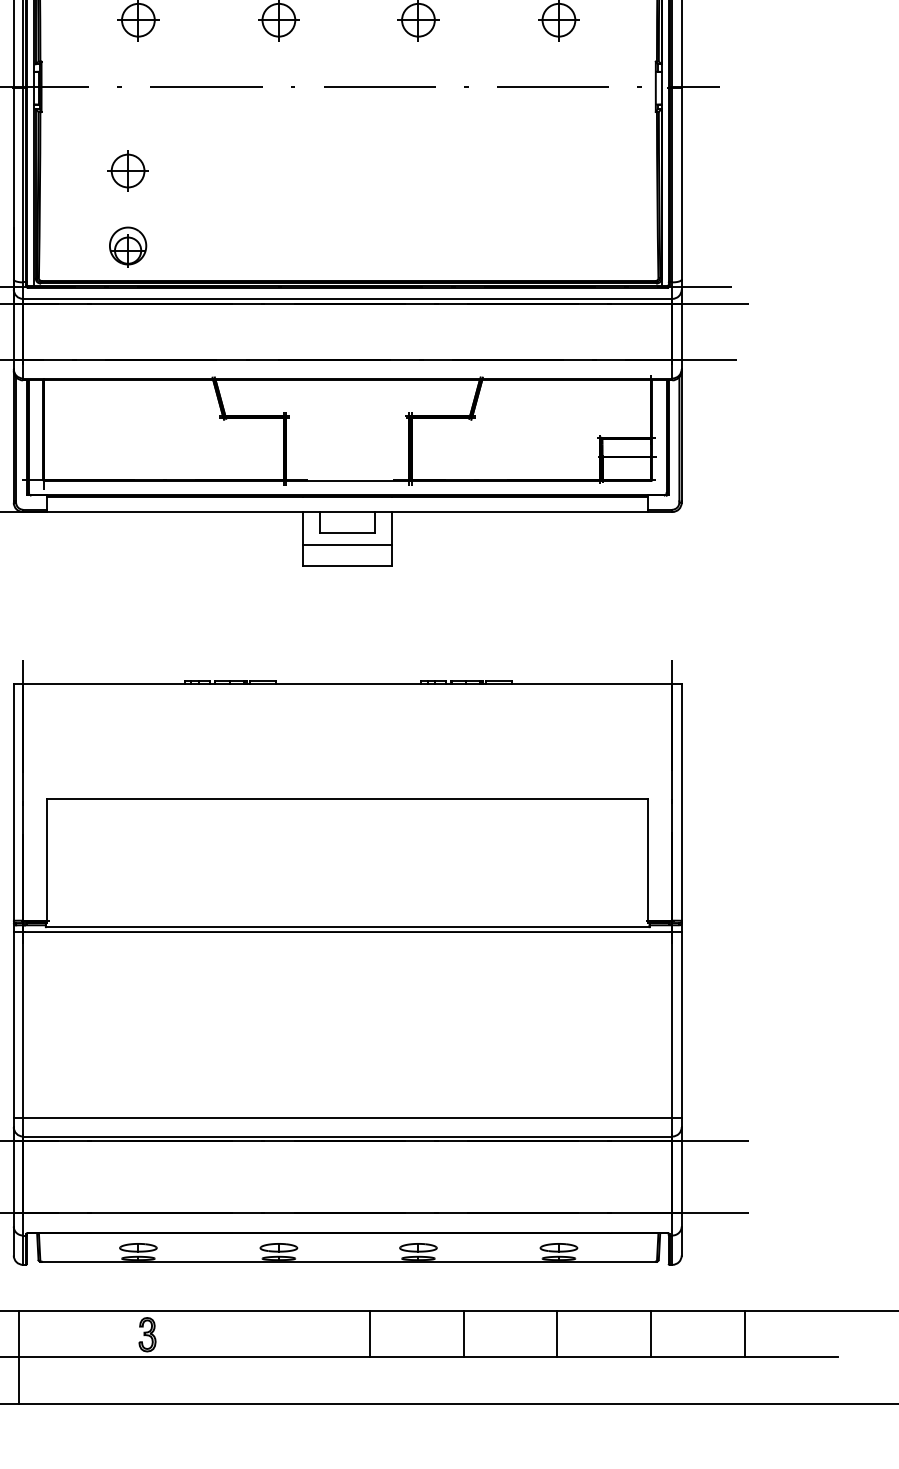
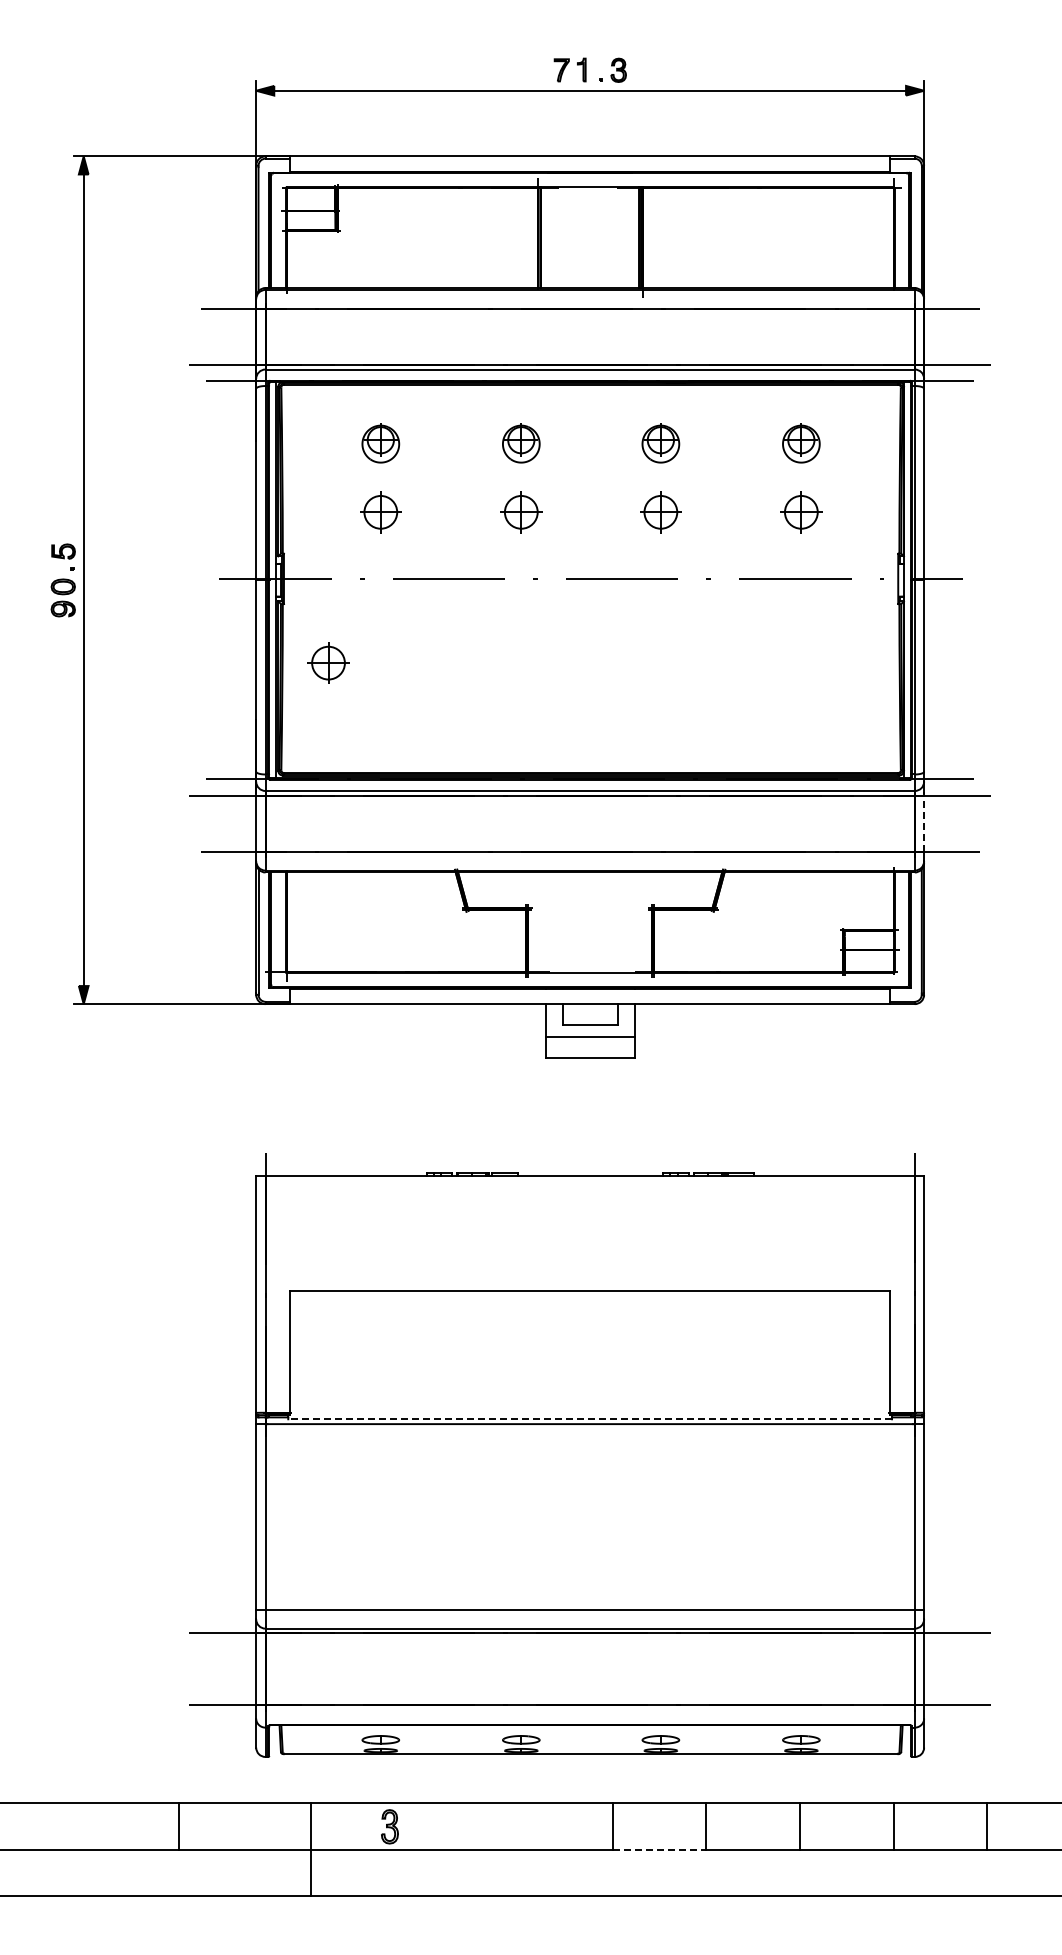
part: (128, 170) -> (328, 662), moved
part: (128, 246) -> (370, 738), removed
line: (682, 331) -> (924, 823), solid -> dashed
line: (348, 927) -> (590, 1419), solid -> dashed
line: (19, 1357) -> (311, 1849), moved
line: (417, 1357) -> (659, 1849), solid -> dashed

